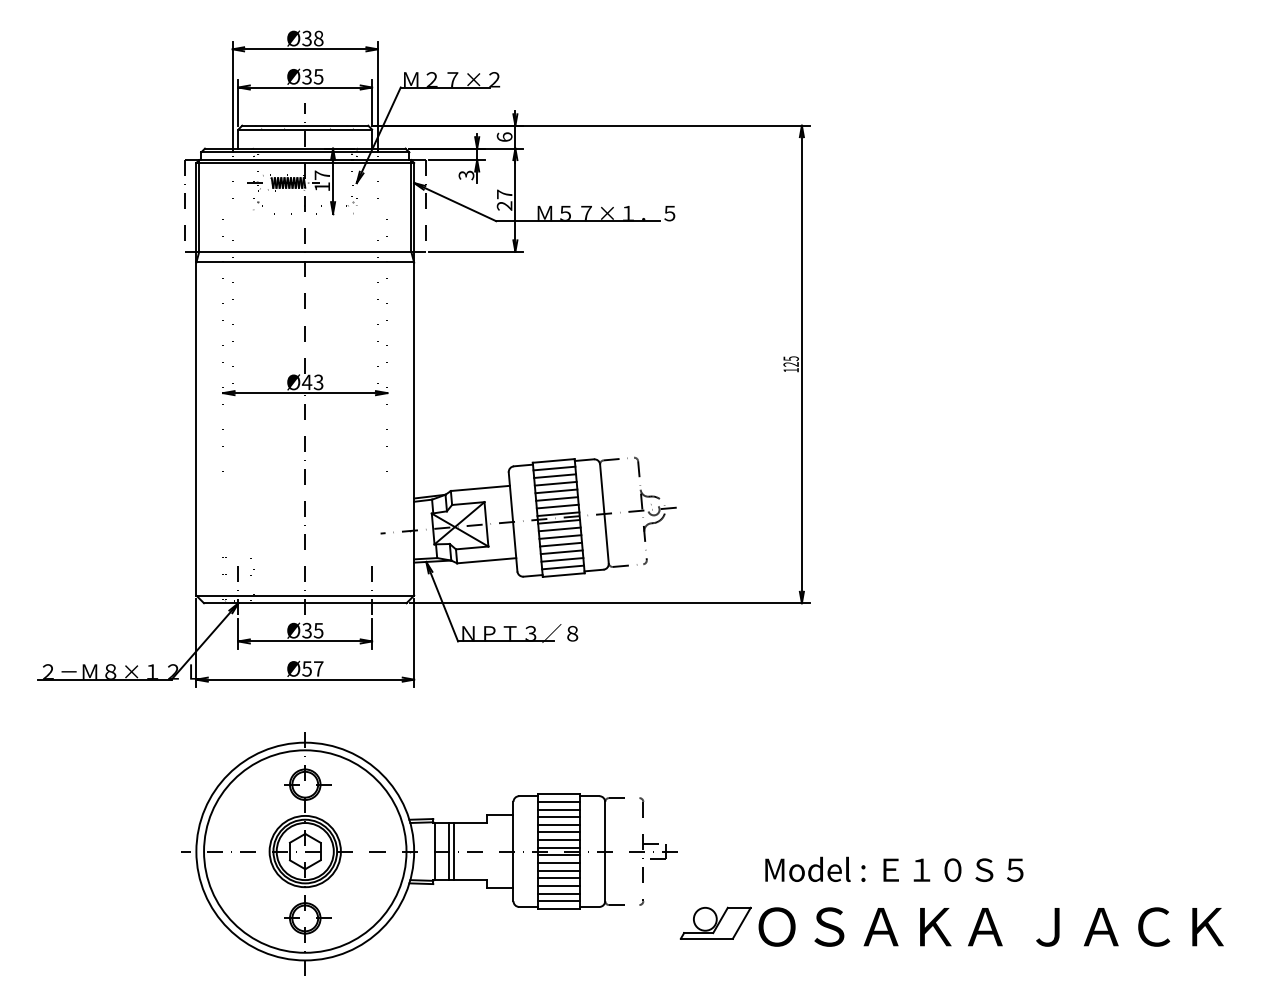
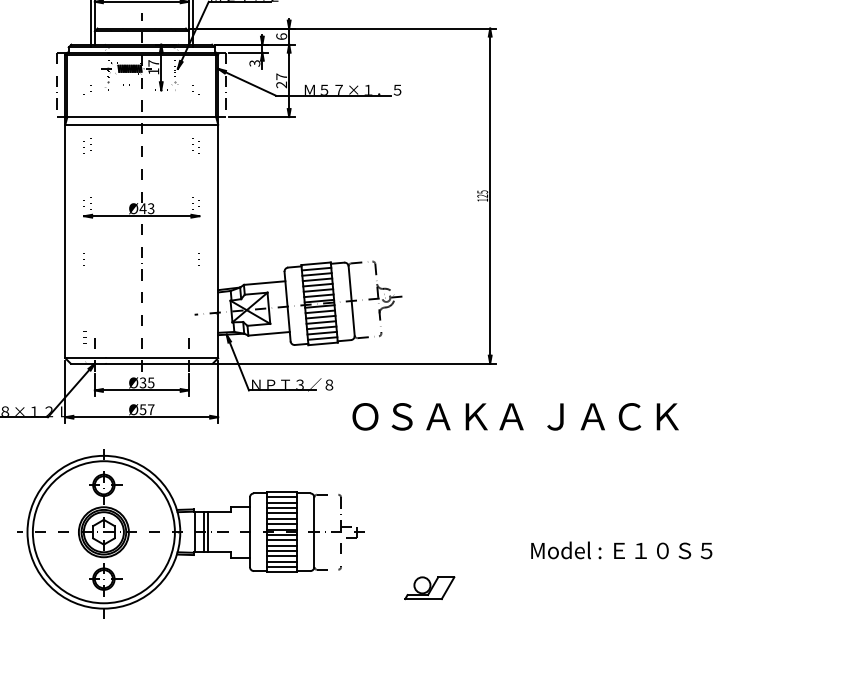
part: (429, 853) -> (191, 533), moved
text: (894, 868) -> (621, 549), moved
text: (990, 926) -> (515, 416), moved

